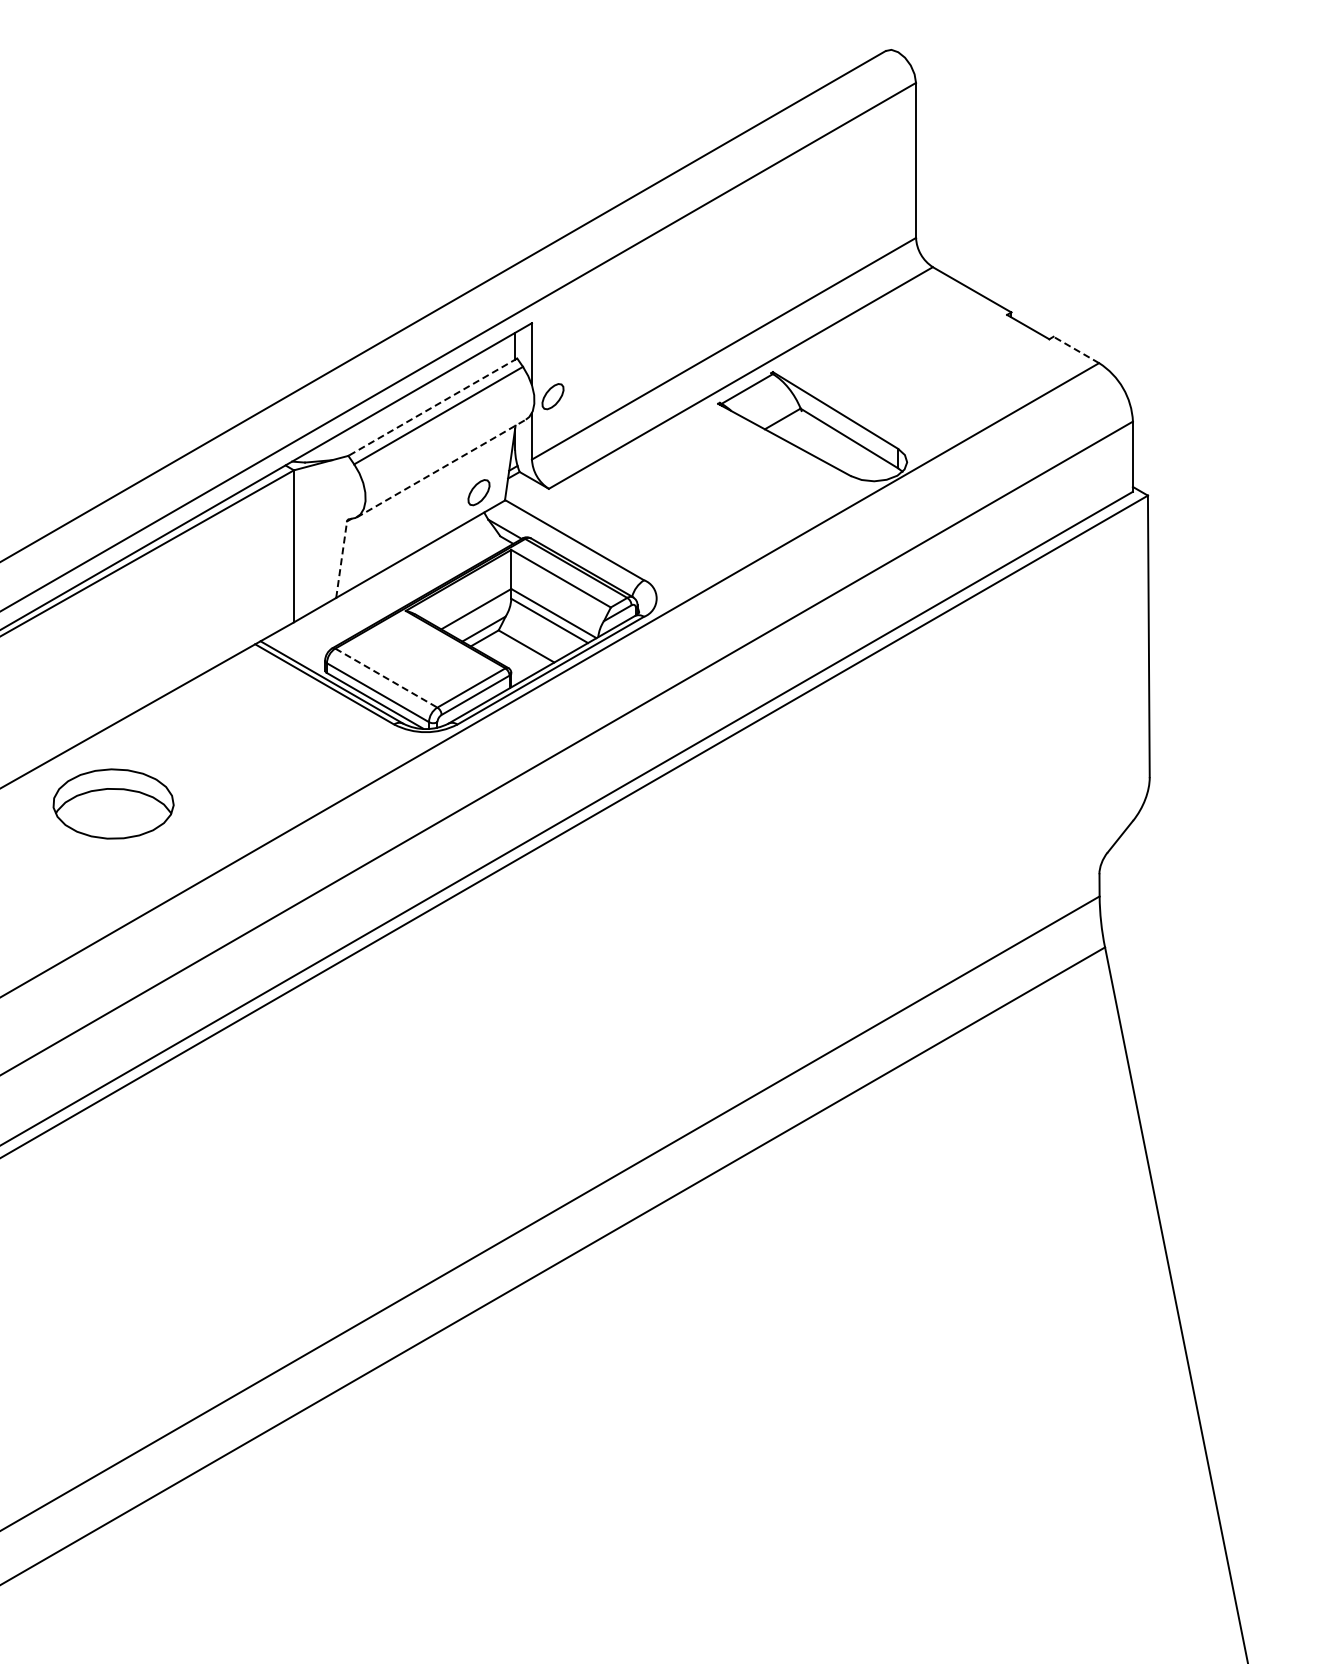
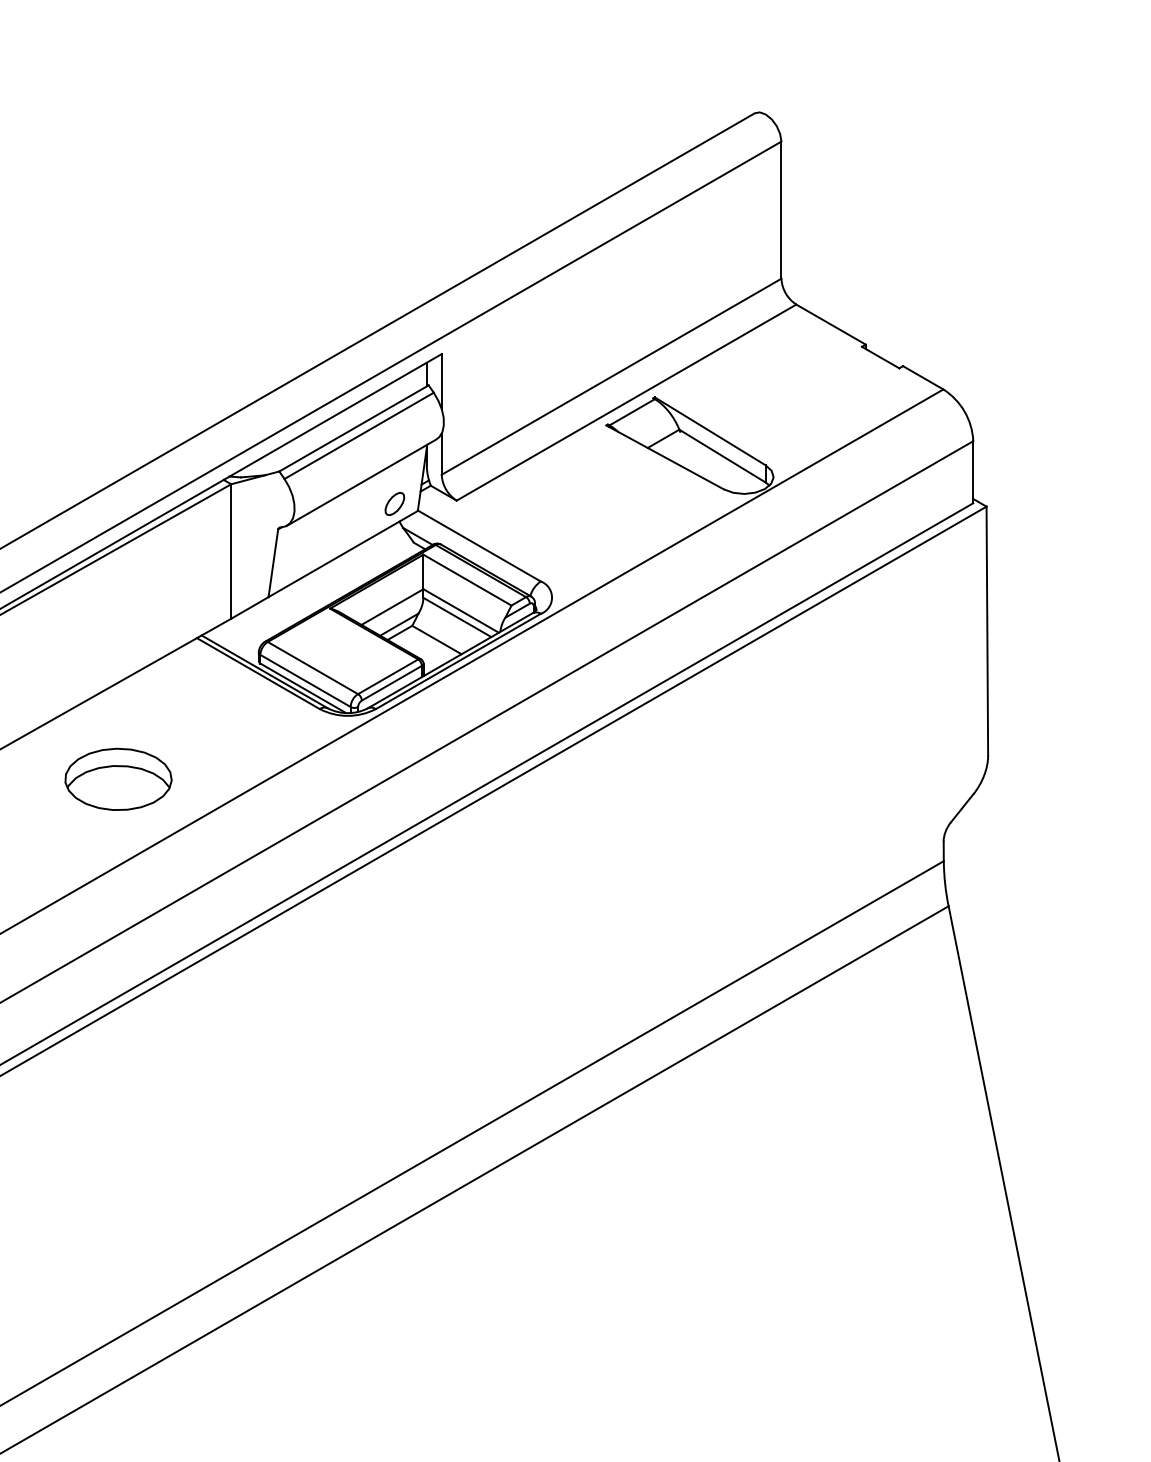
line: (1075, 349) -> (922, 377), dashed -> solid
part: (552, 396) -> (459, 418), removed
line: (432, 407) -> (353, 428), dashed -> solid
line: (441, 468) -> (361, 482), dashed -> solid
line: (341, 559) -> (273, 563), dashed -> solid
line: (386, 678) -> (313, 668), dashed -> solid
part: (113, 803) -> (118, 778), moved

